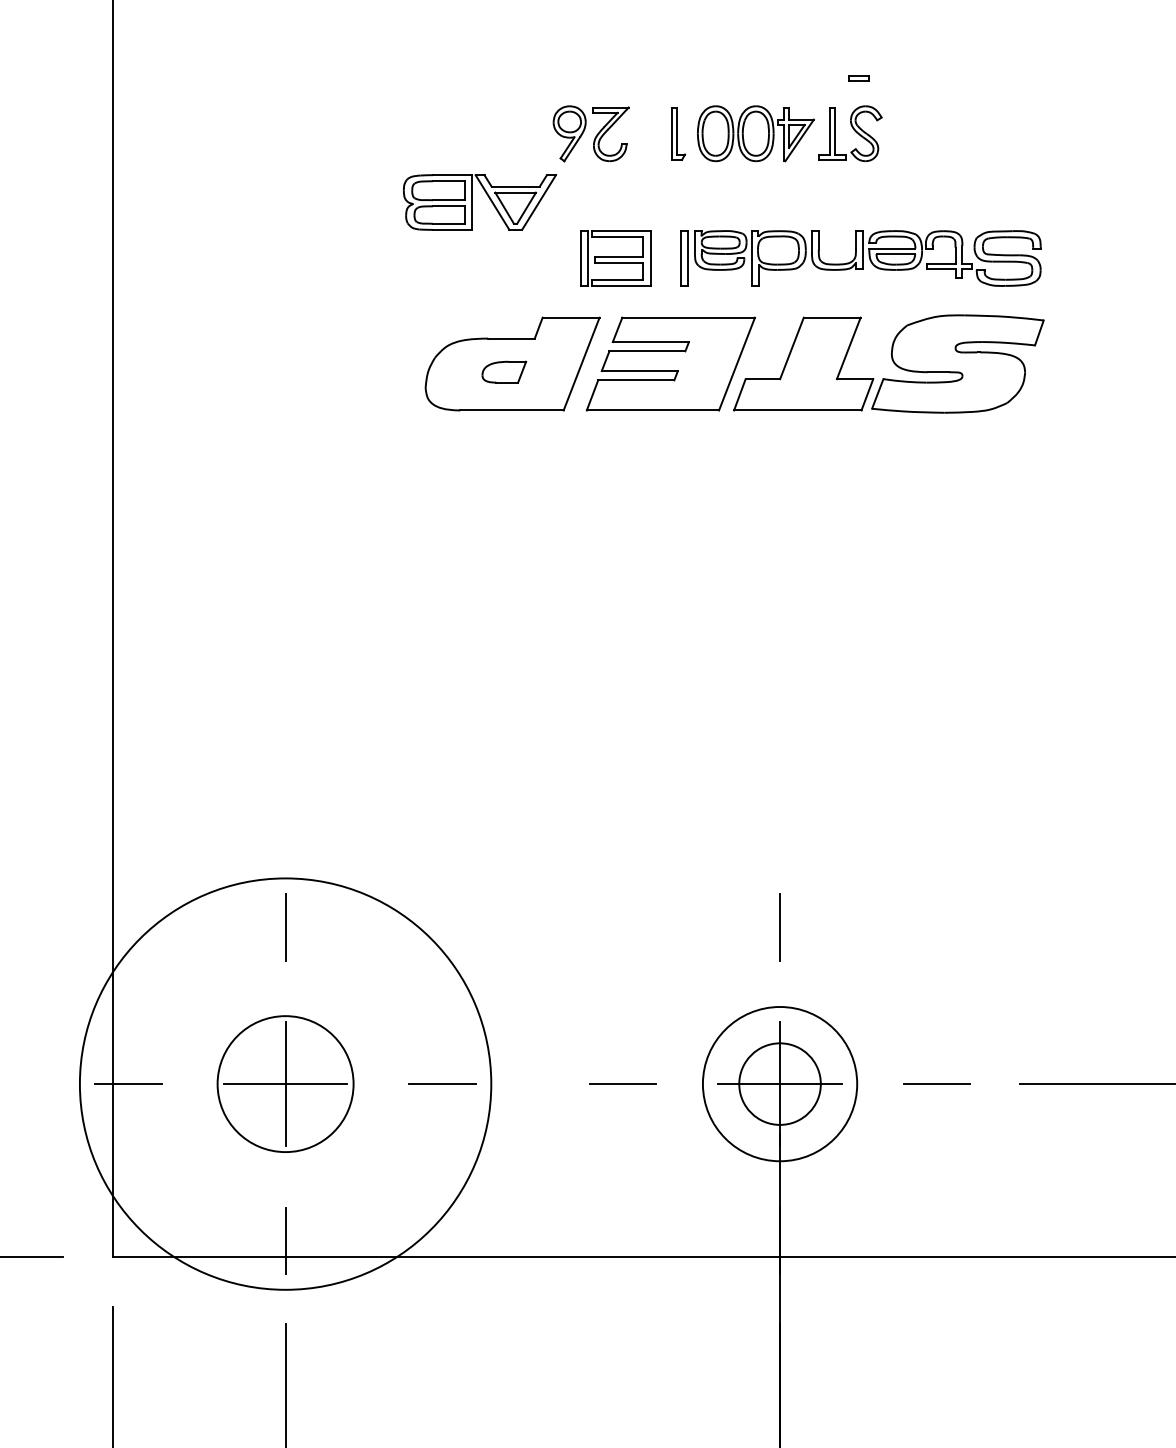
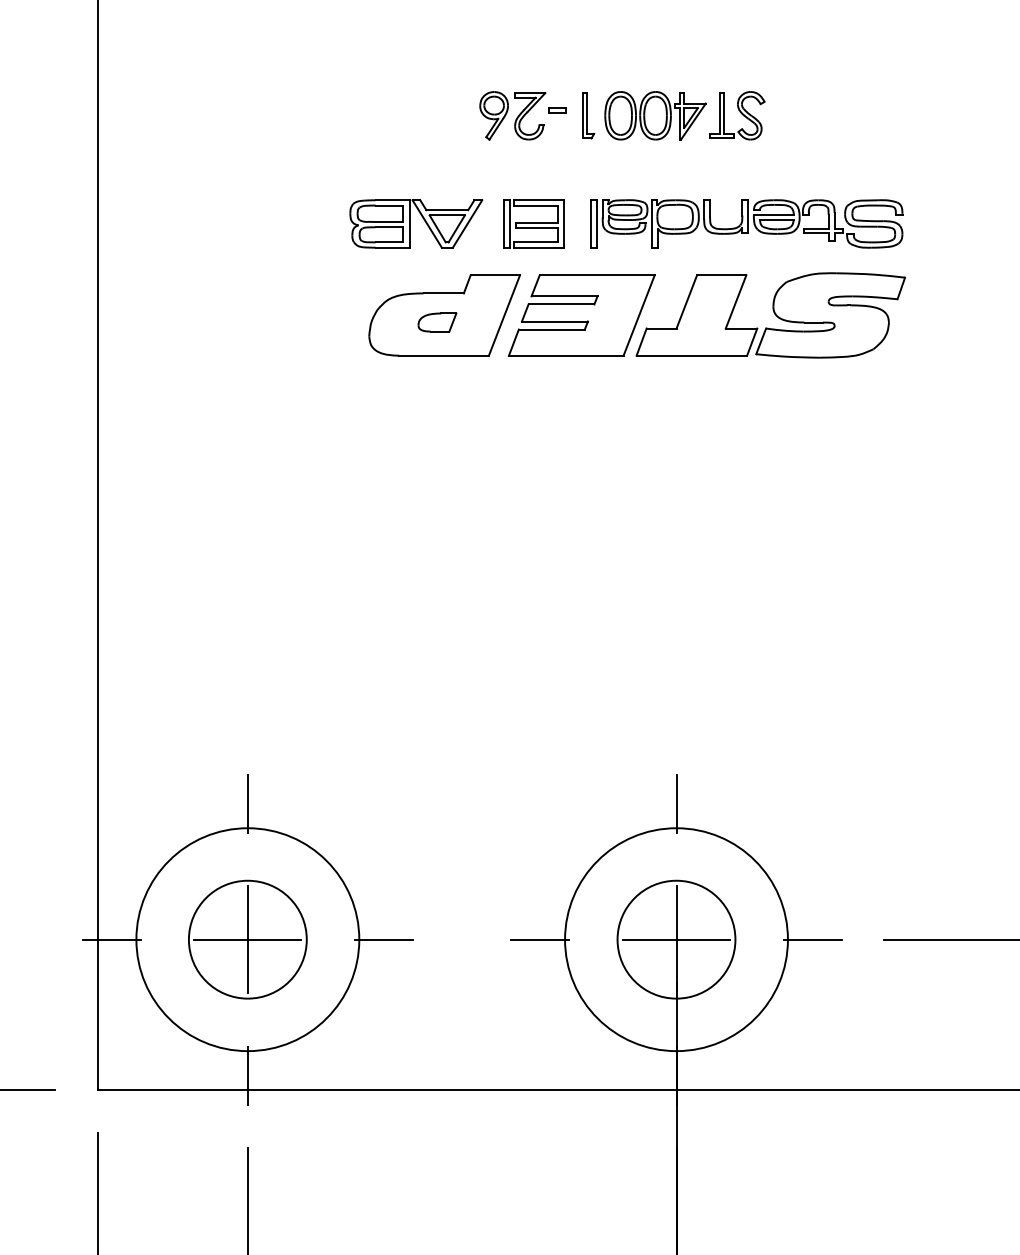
part: (858, 78) -> (557, 110), moved
part: (472, 202) -> (409, 223), moved
circle: (285, 1083) -> (247, 939), size x0.62
circle: (779, 1083) -> (676, 939), size x1.67
circle: (780, 1084) -> (676, 940), size x1.67

